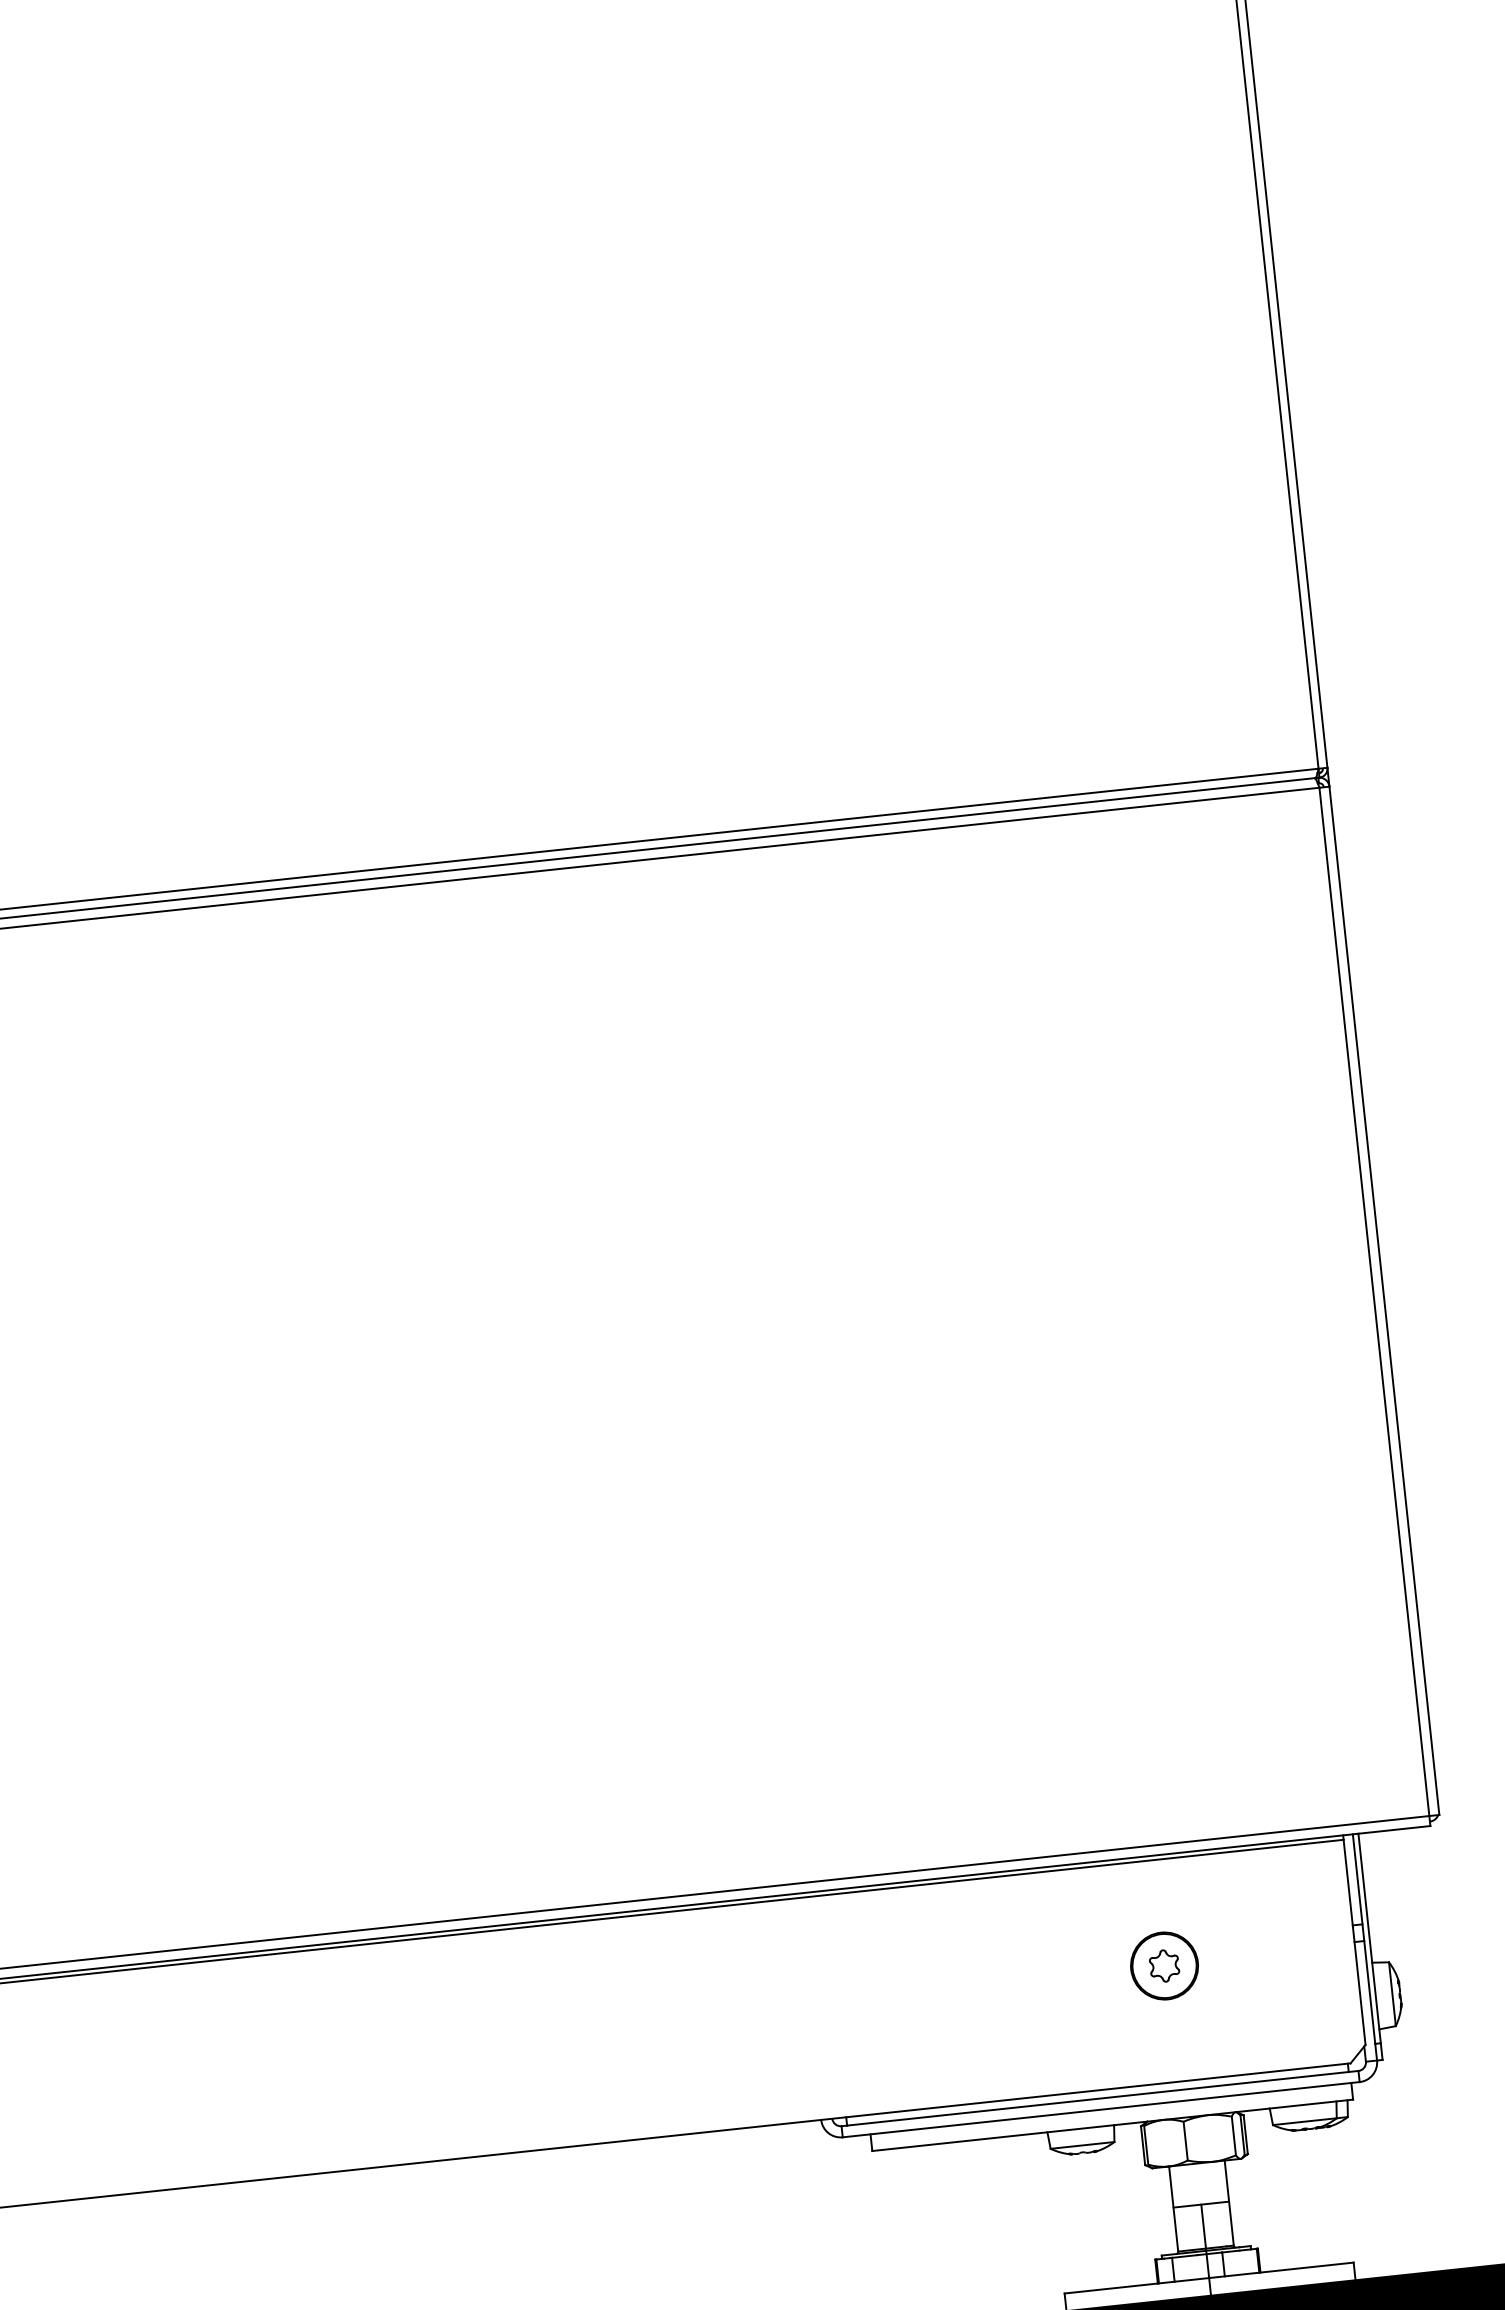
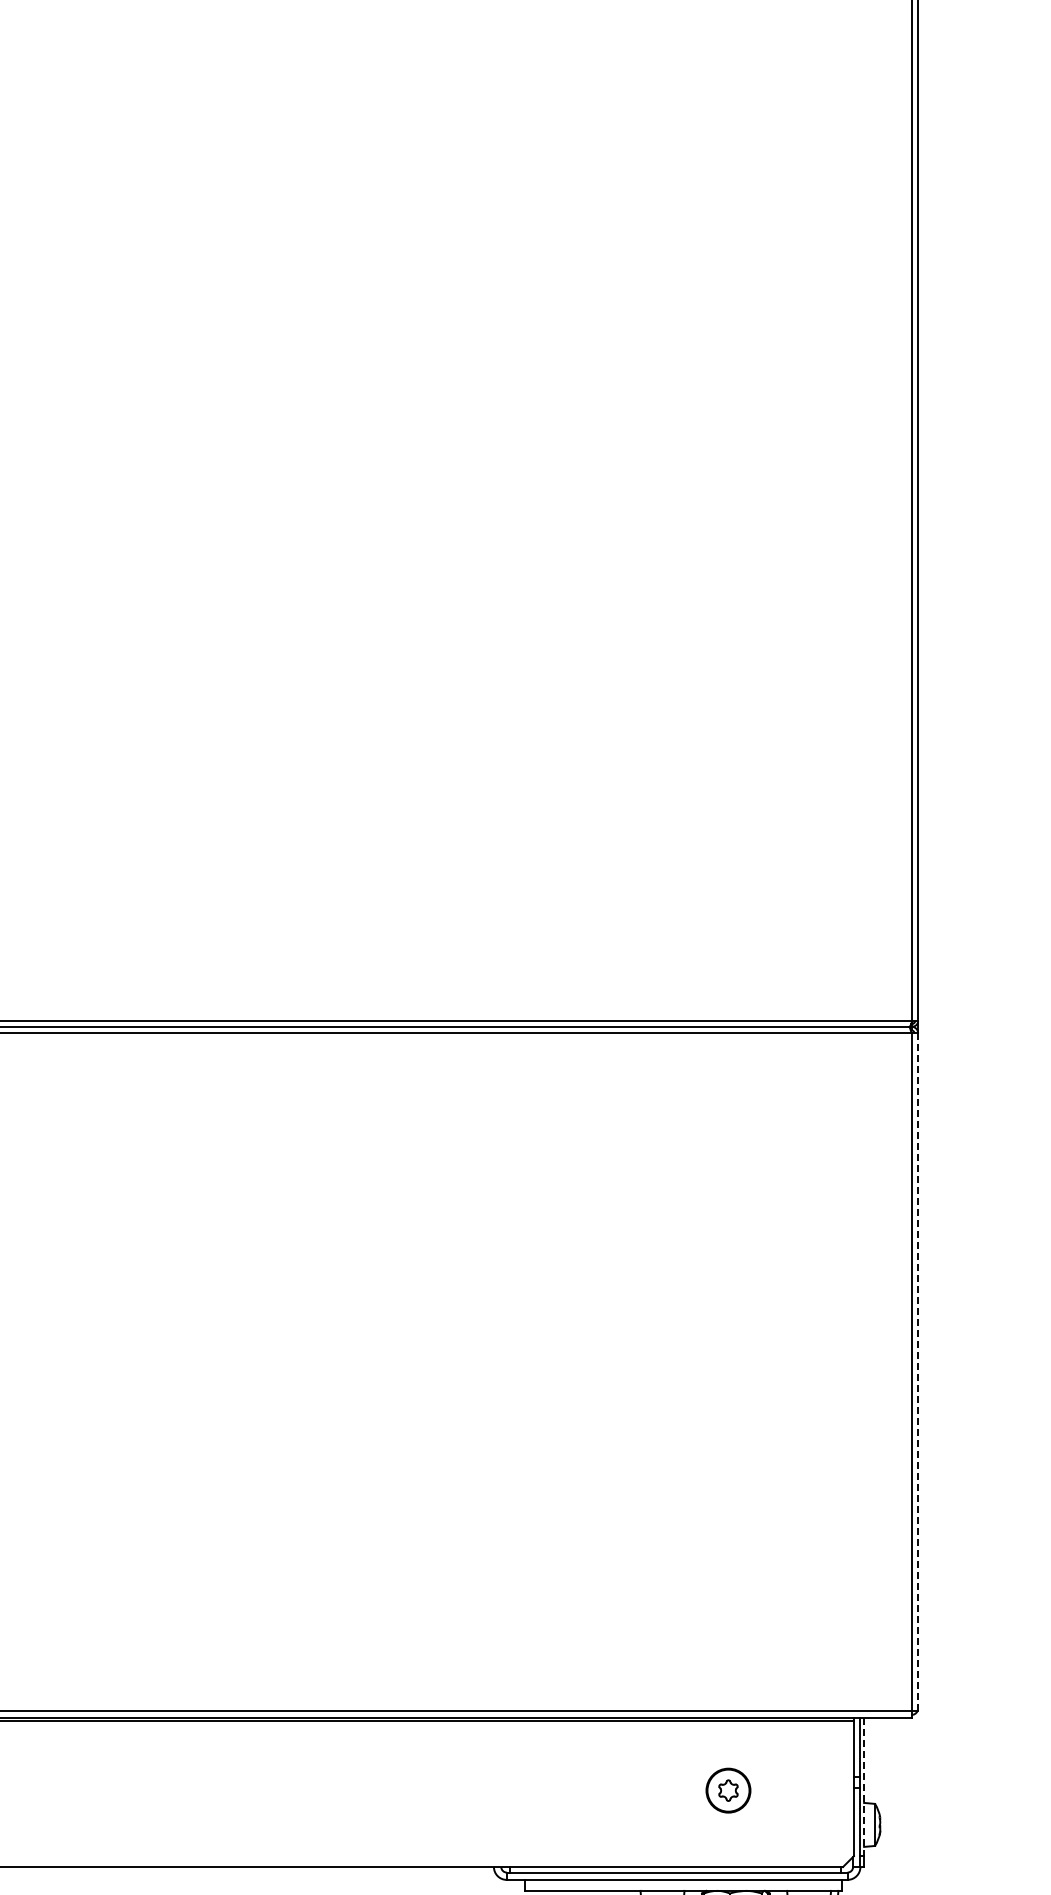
line: (1384, 1301) -> (918, 1372), solid -> dashed
line: (1370, 1939) -> (864, 1787), solid -> dashed

